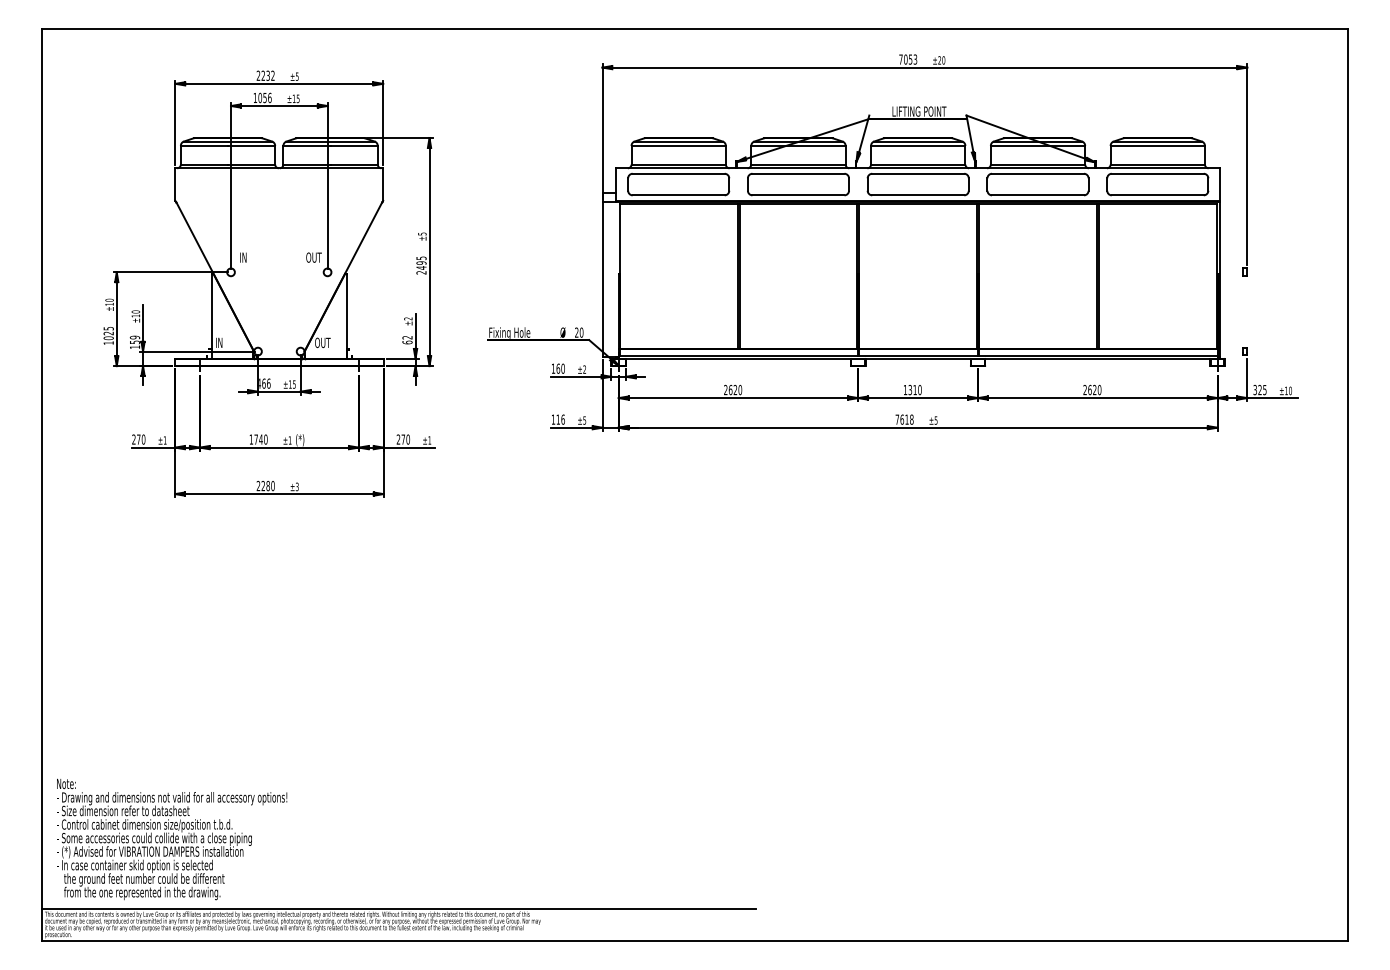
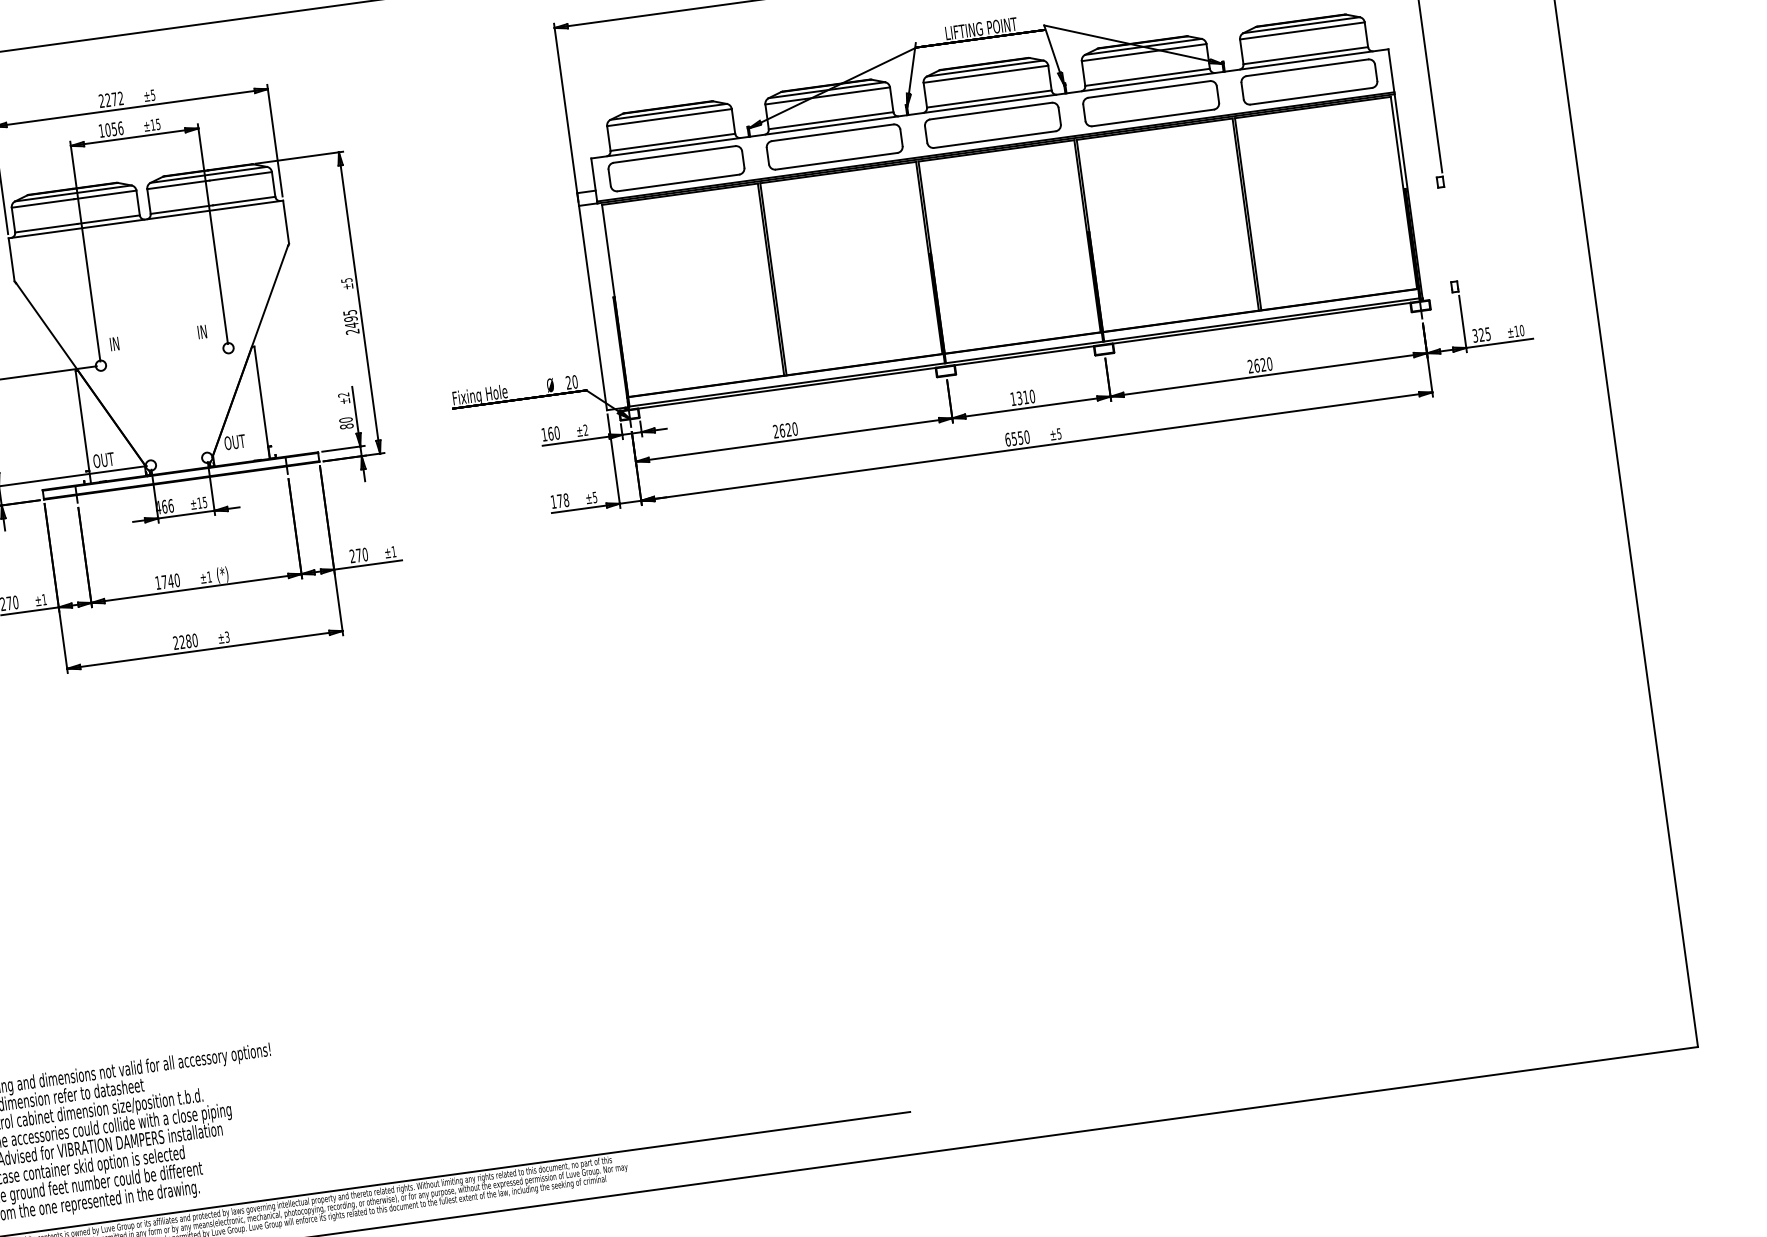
text: (267, 75) -> (113, 99), 2232 -> 2272
text: (313, 257) -> (207, 331), OUT -> IN
text: (407, 339) -> (346, 422), 62 -> 80
text: (223, 342) -> (103, 459), IN -> OUT
text: (560, 419) -> (562, 500), 116 -> 178
text: (904, 419) -> (1017, 438), 7618 -> 6550

